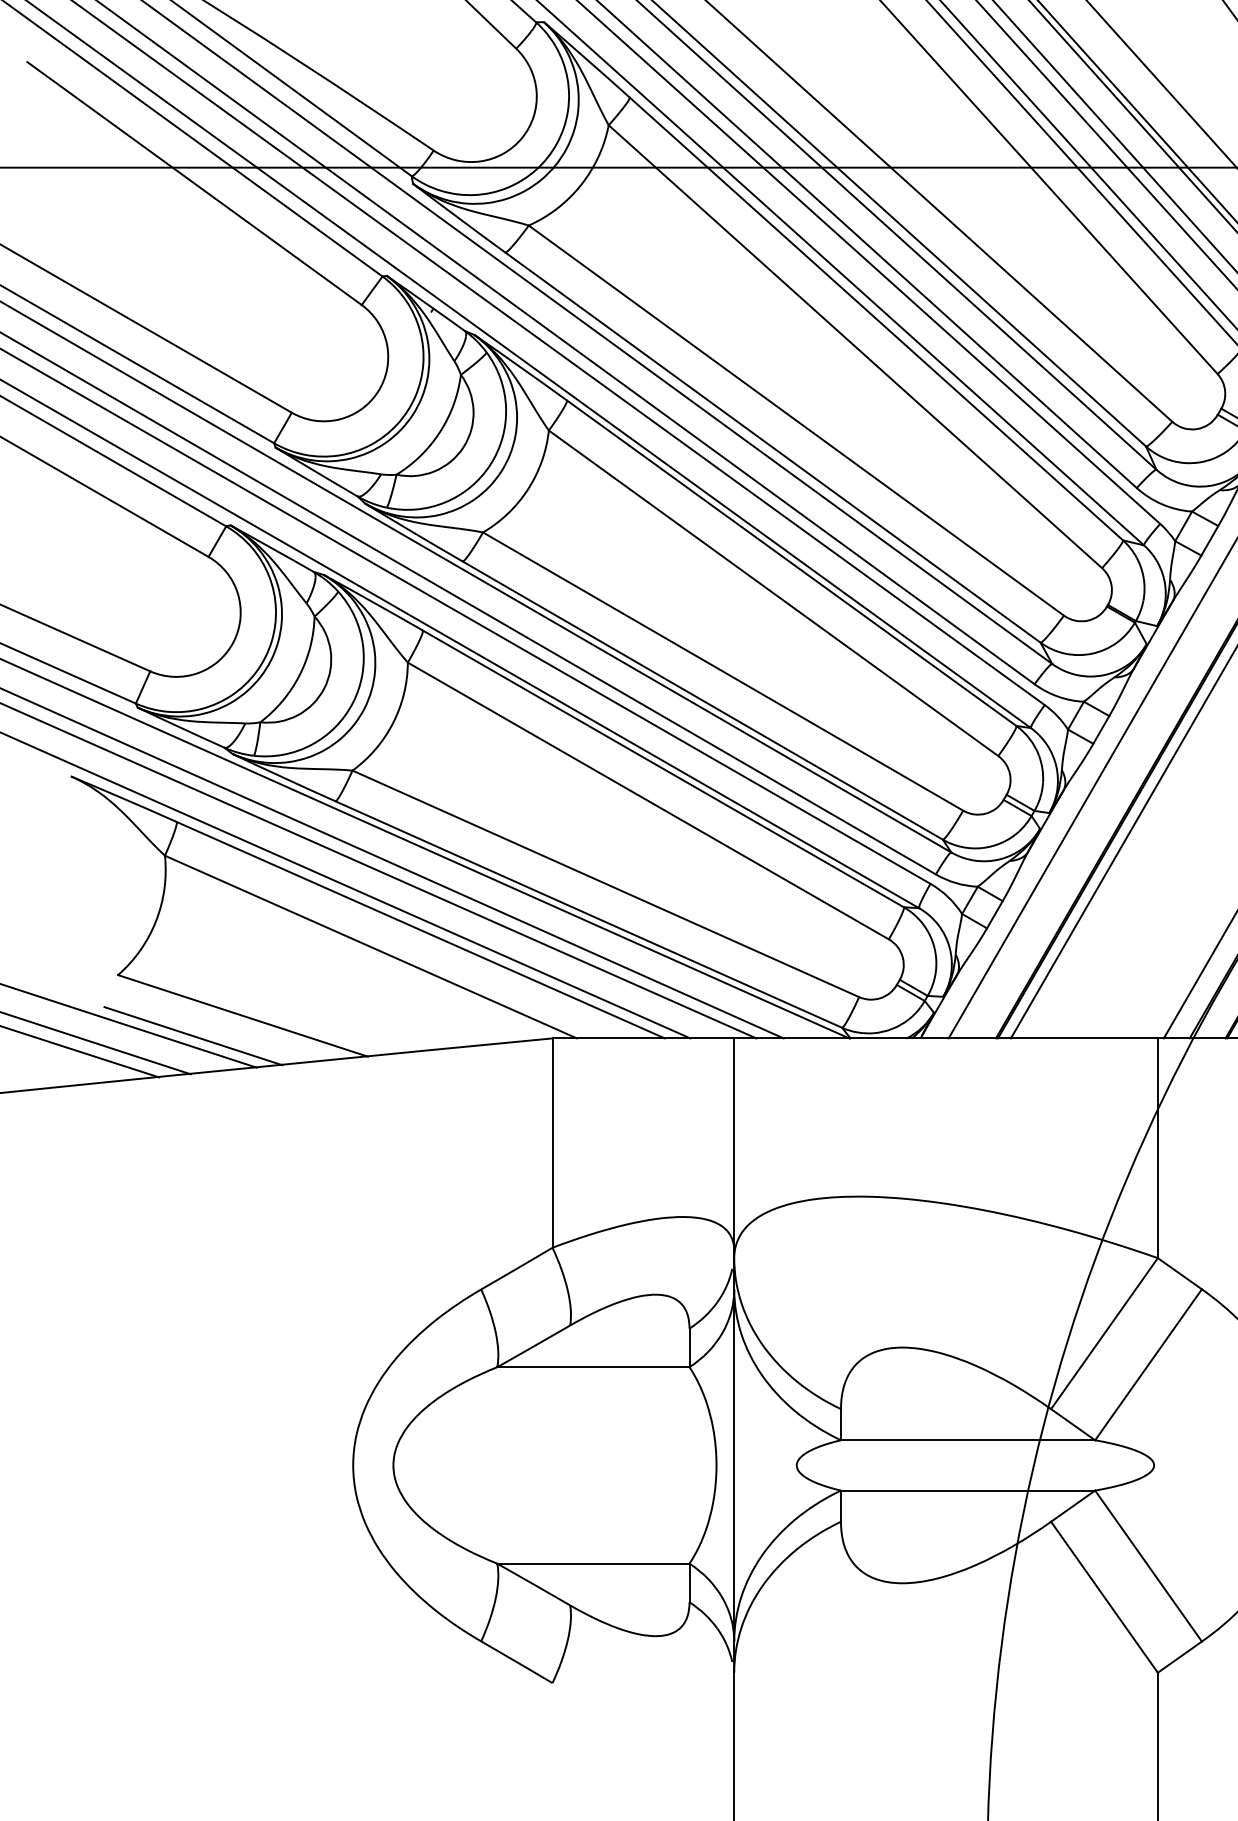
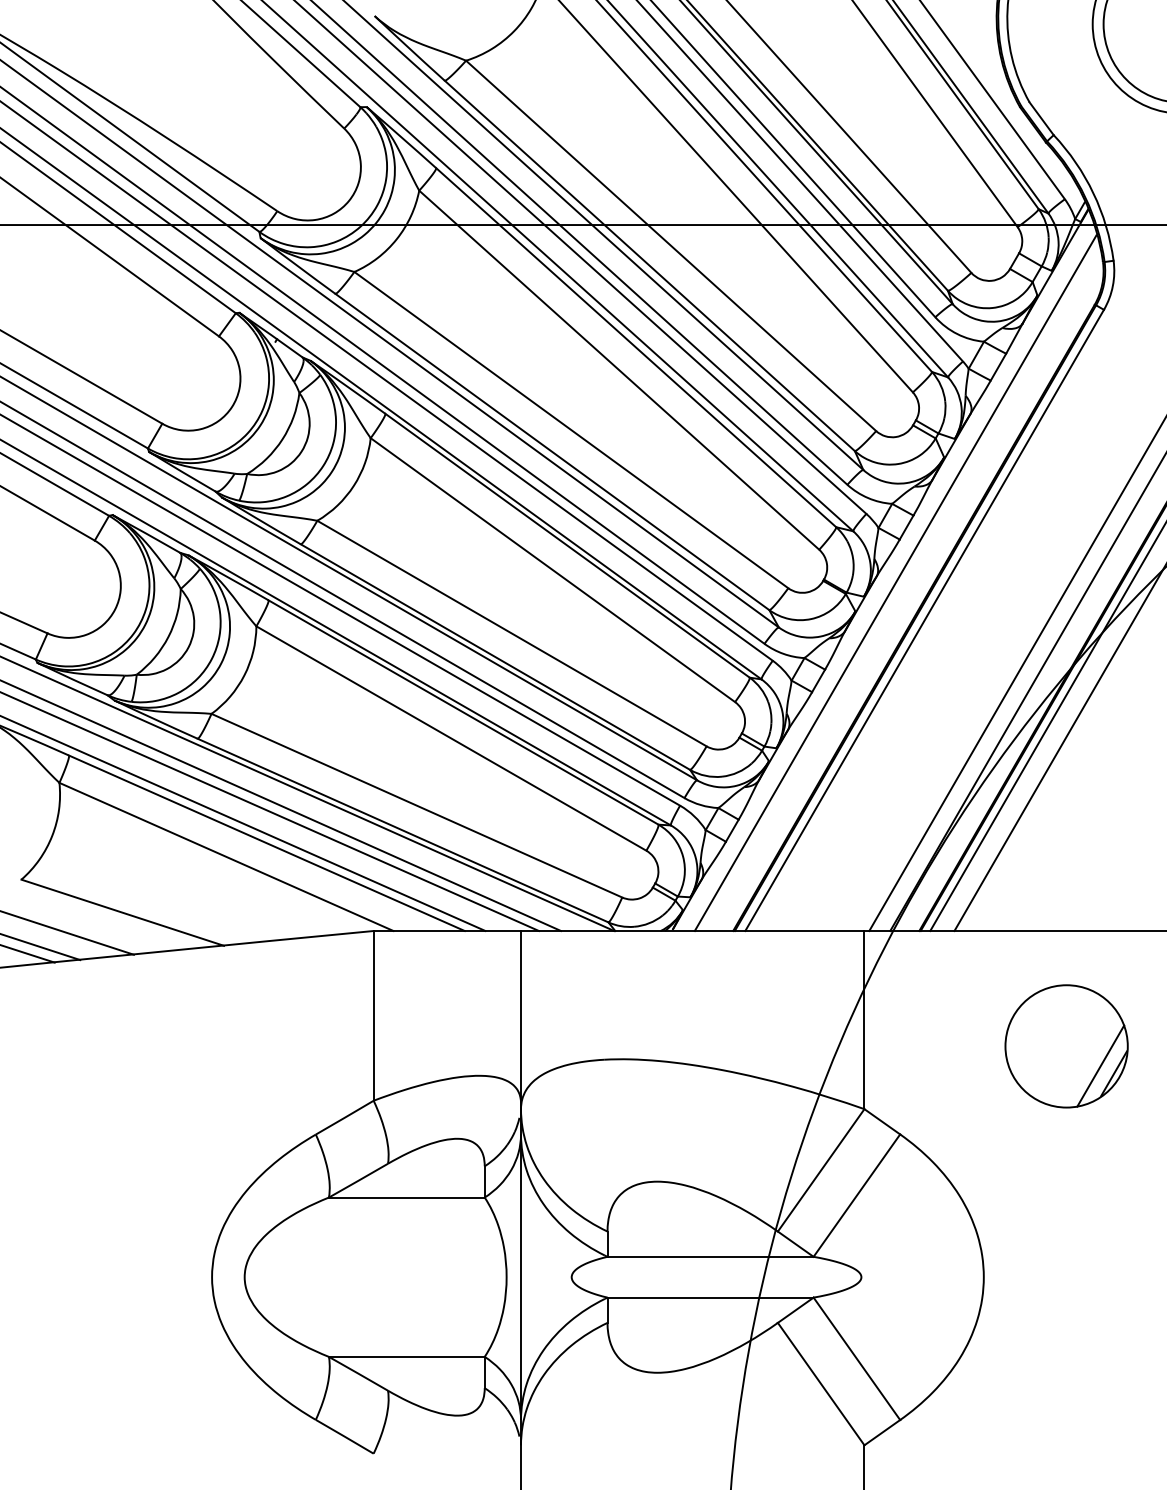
line: (193, 1035) -> (82, 928), removed

